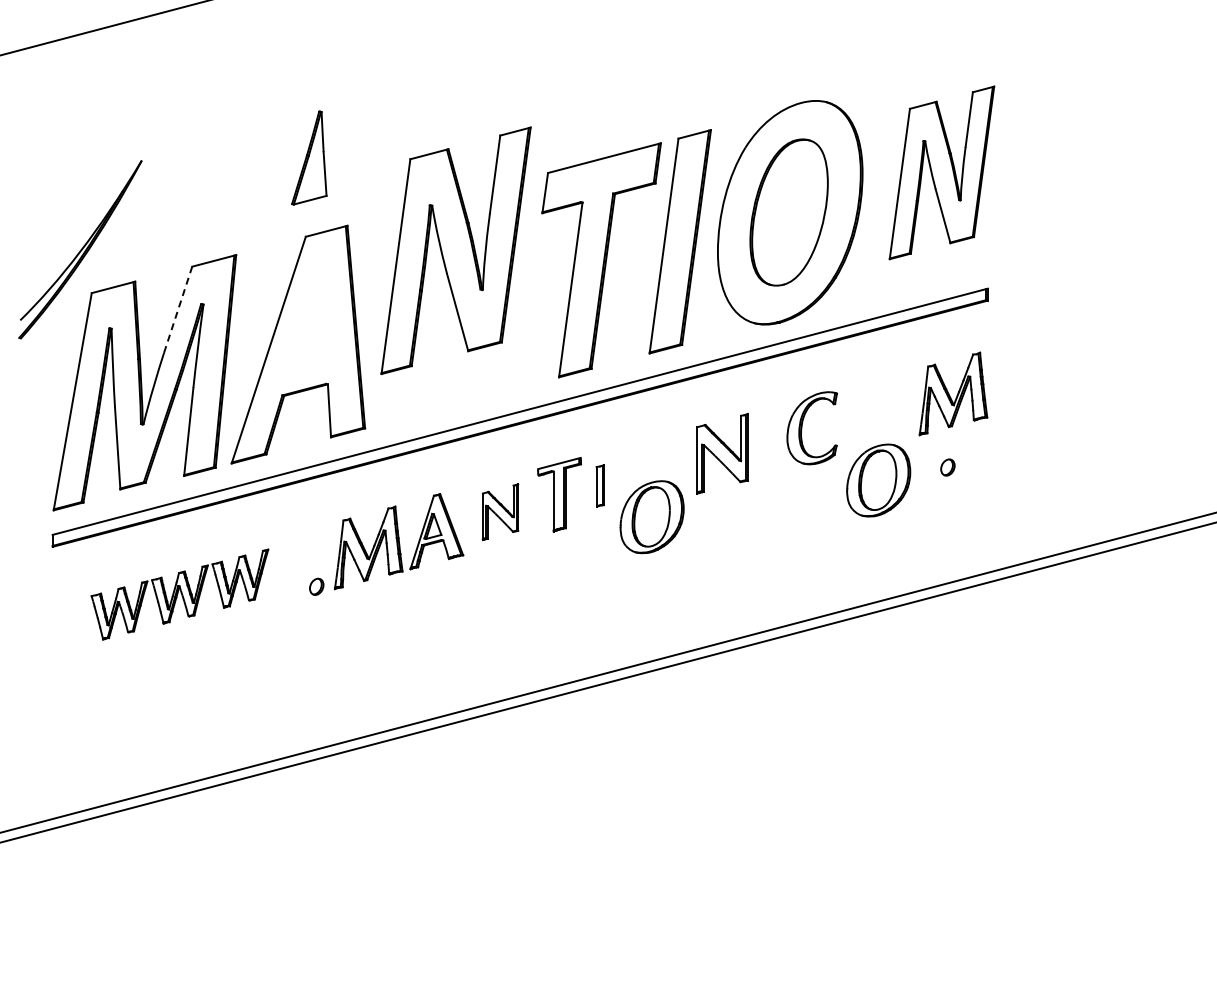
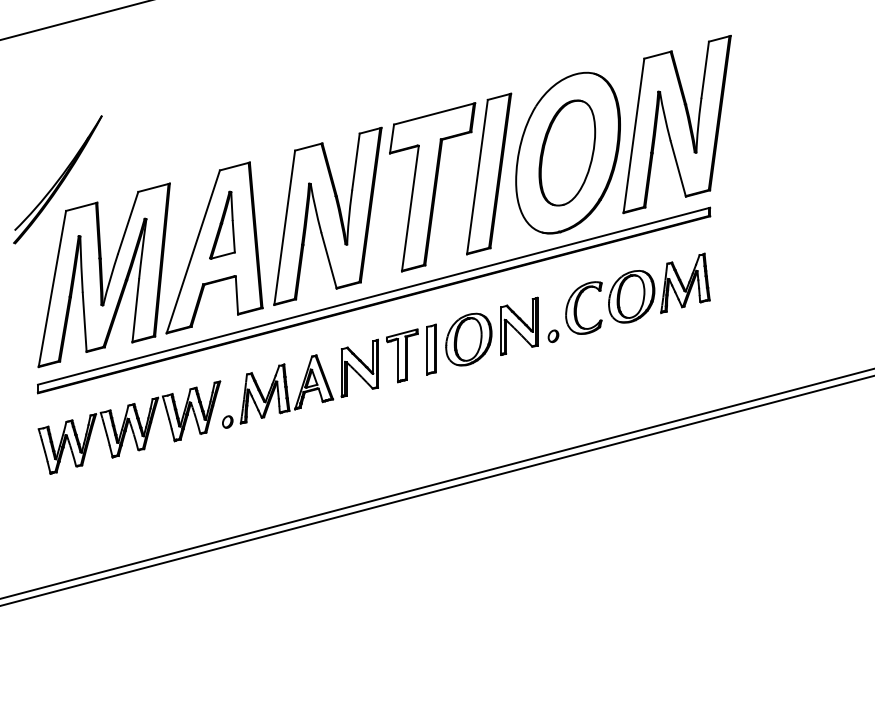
part: (309, 157) -> (222, 224), moved
part: (941, 172) -> (676, 124), size x1.43
part: (455, 250) -> (327, 216), moved
line: (178, 309) -> (128, 222), dashed -> solid
part: (947, 467) -> (553, 336), moved
part: (878, 480) -> (631, 296), moved
part: (600, 485) -> (431, 349), size x1.67
part: (500, 511) -> (359, 367), size x1.43
part: (651, 517) -> (468, 339), moved
part: (179, 594) -> (129, 427), size x1.43

